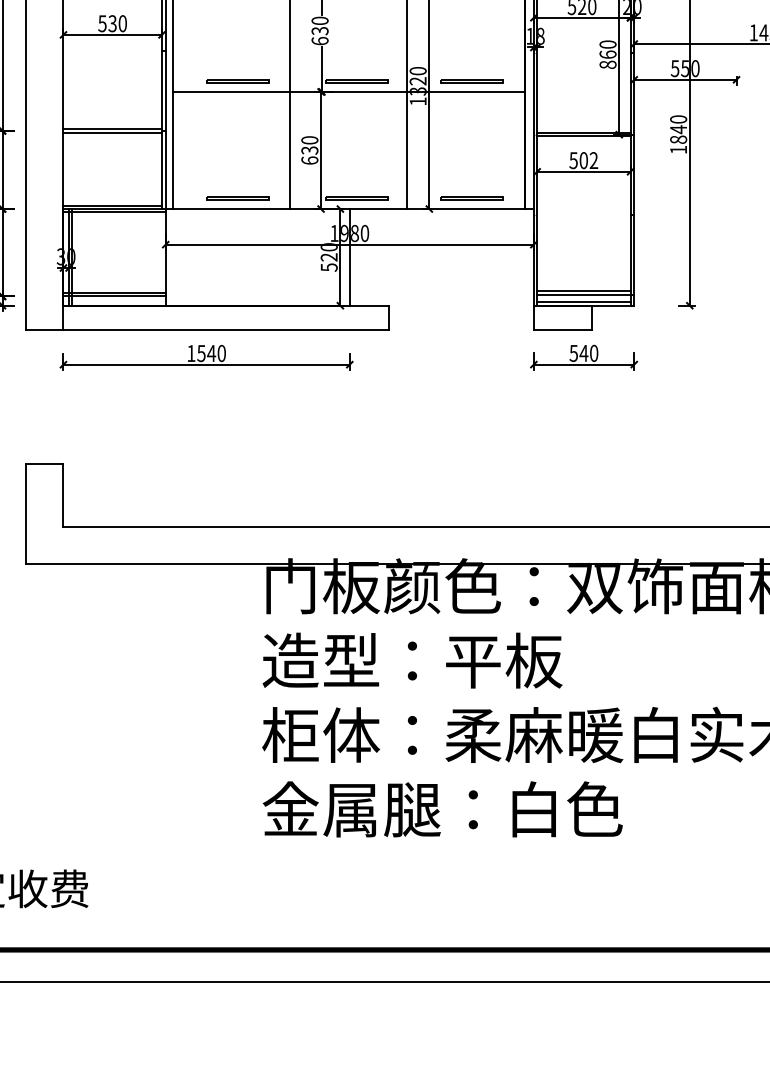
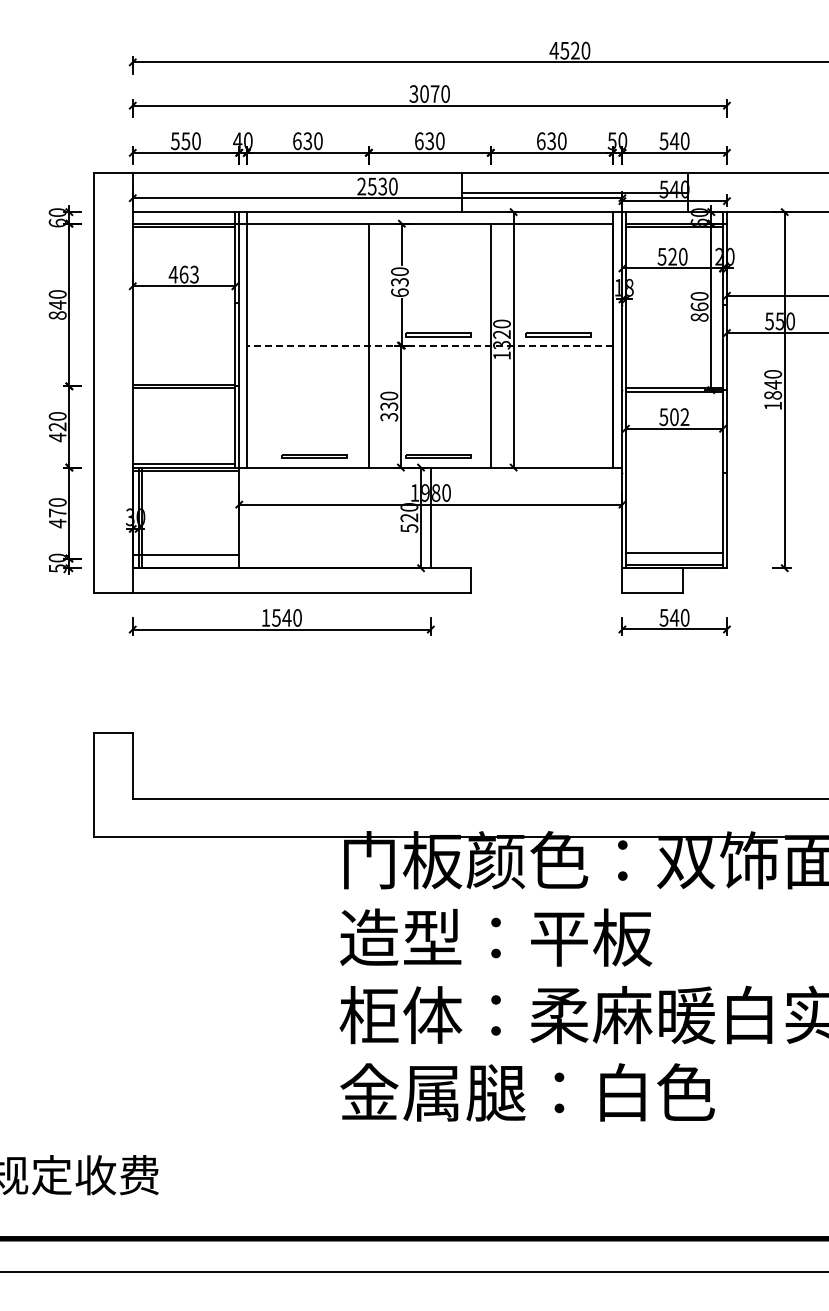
text: (112, 23) -> (183, 274), 530 -> 463
part: (238, 81) -> (314, 334), removed
line: (348, 91) -> (429, 345), solid -> dashed
text: (310, 159) -> (389, 416), 630 -> 330
line: (472, 197) -> (558, 455), removed
line: (584, 294) -> (675, 556), removed
line: (114, 296) -> (185, 558), removed

